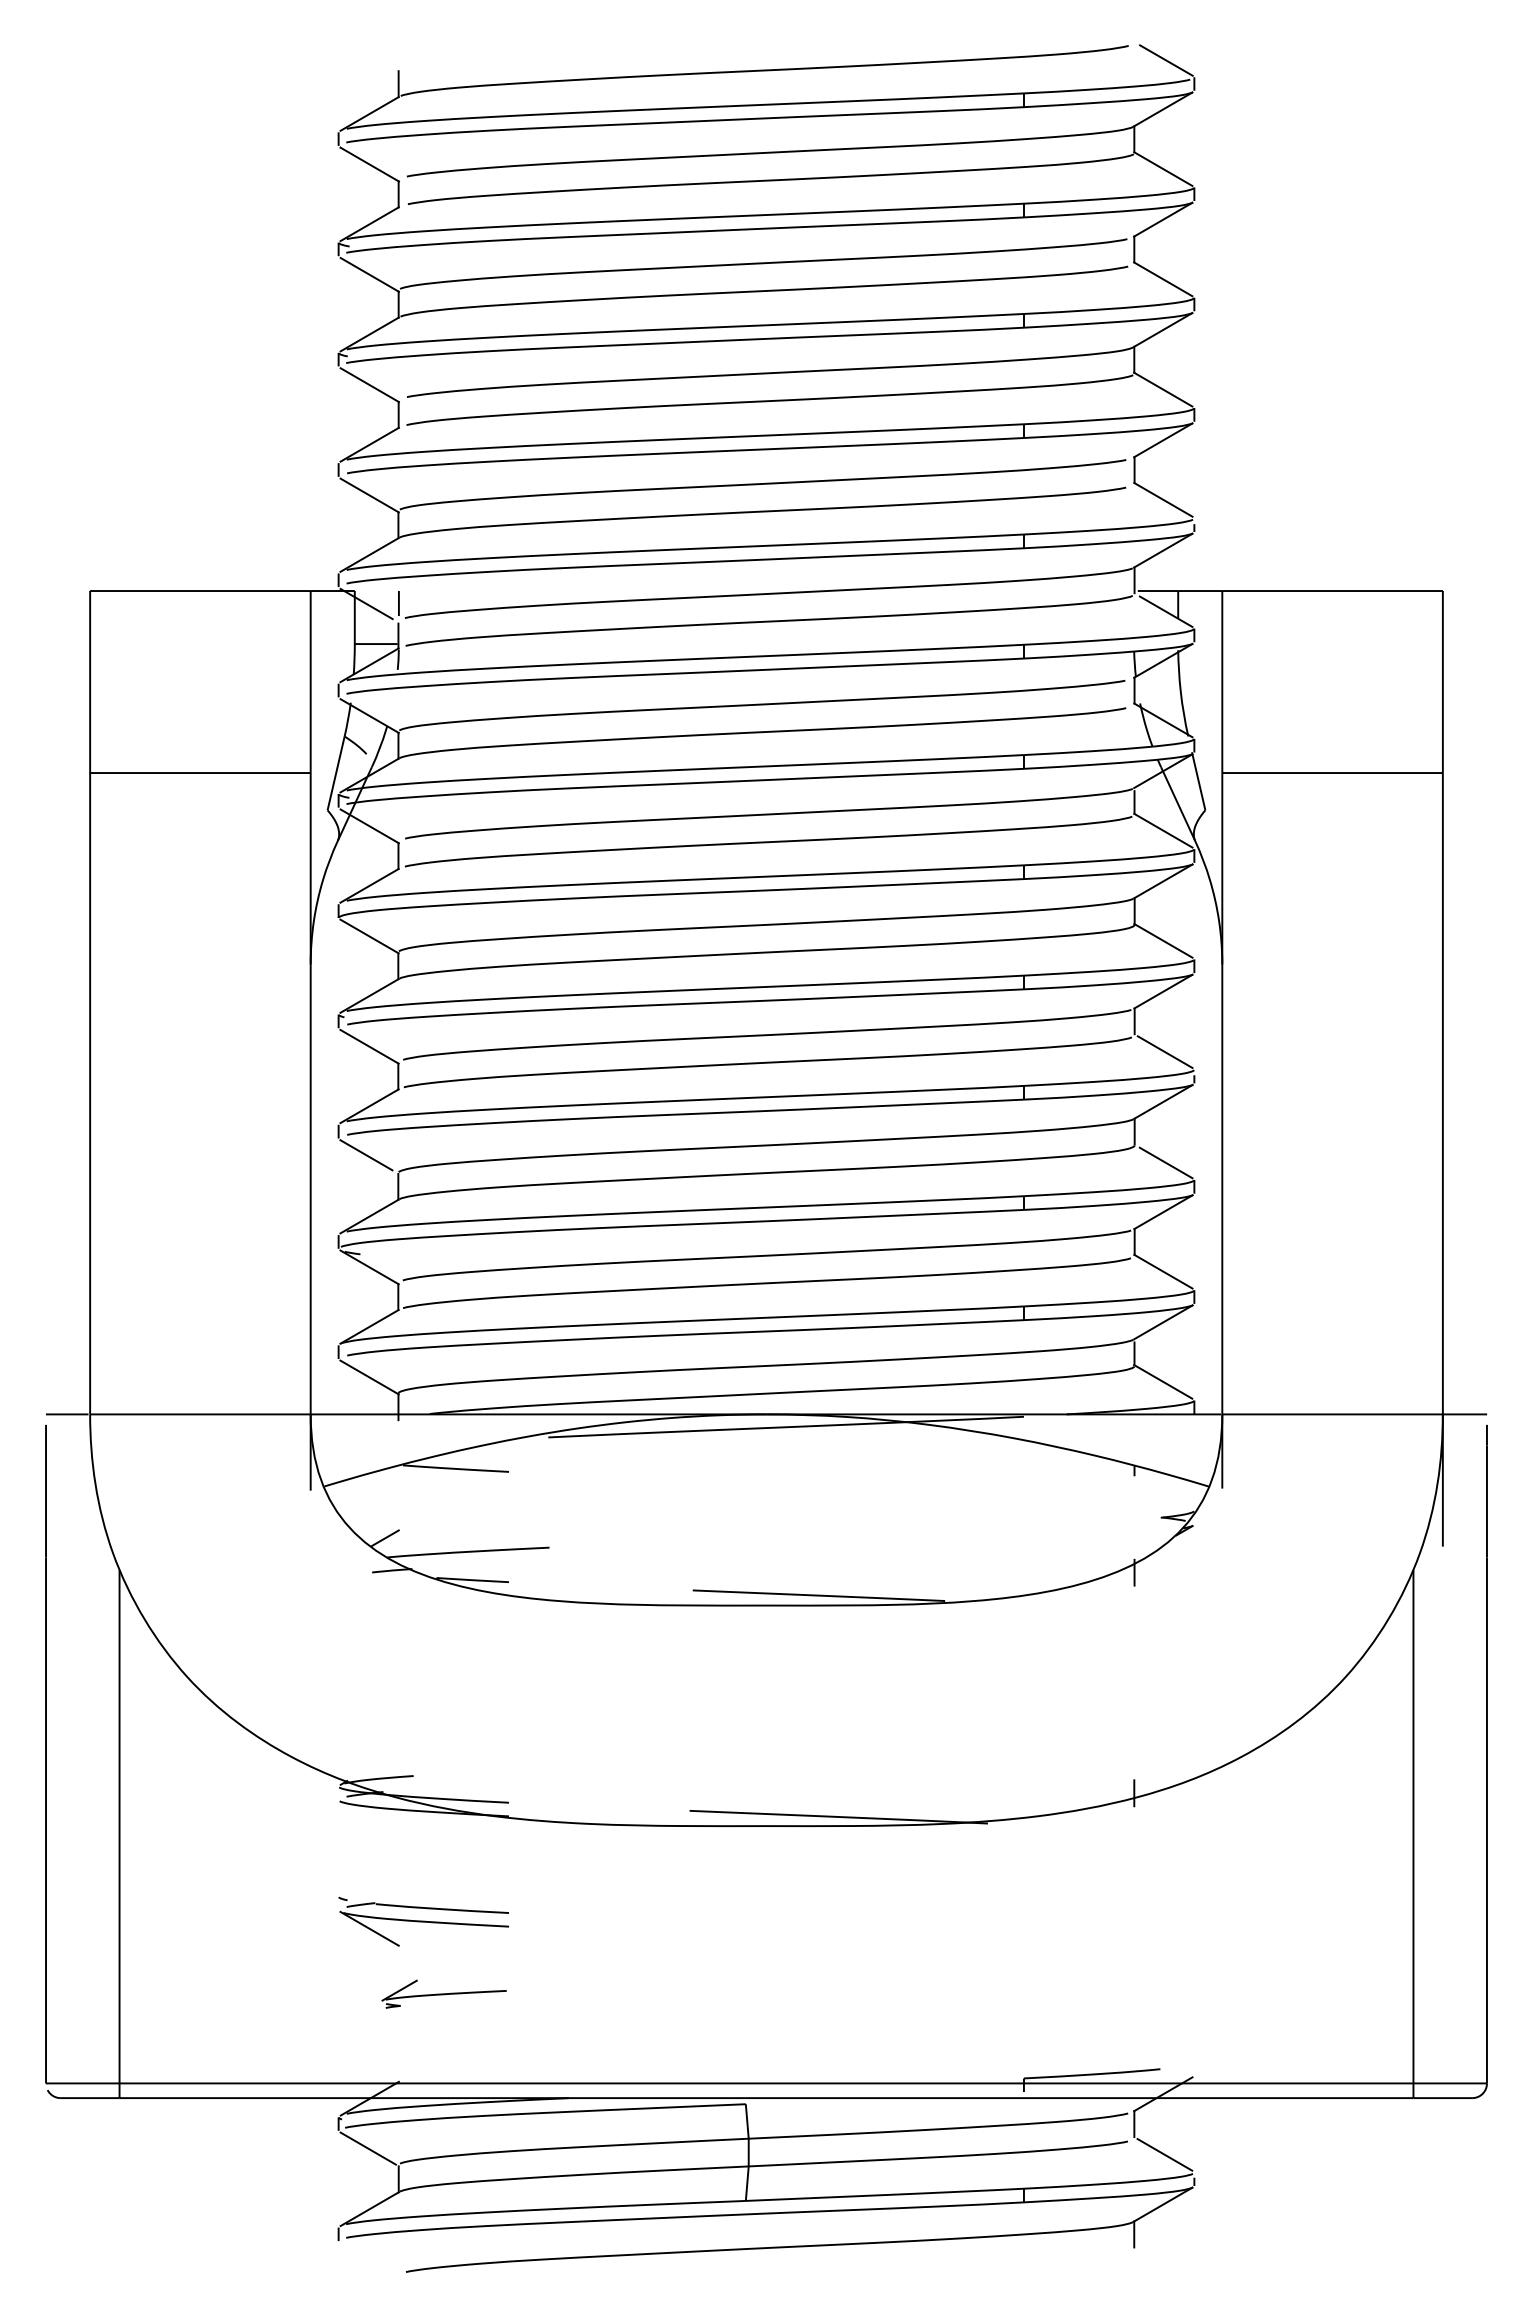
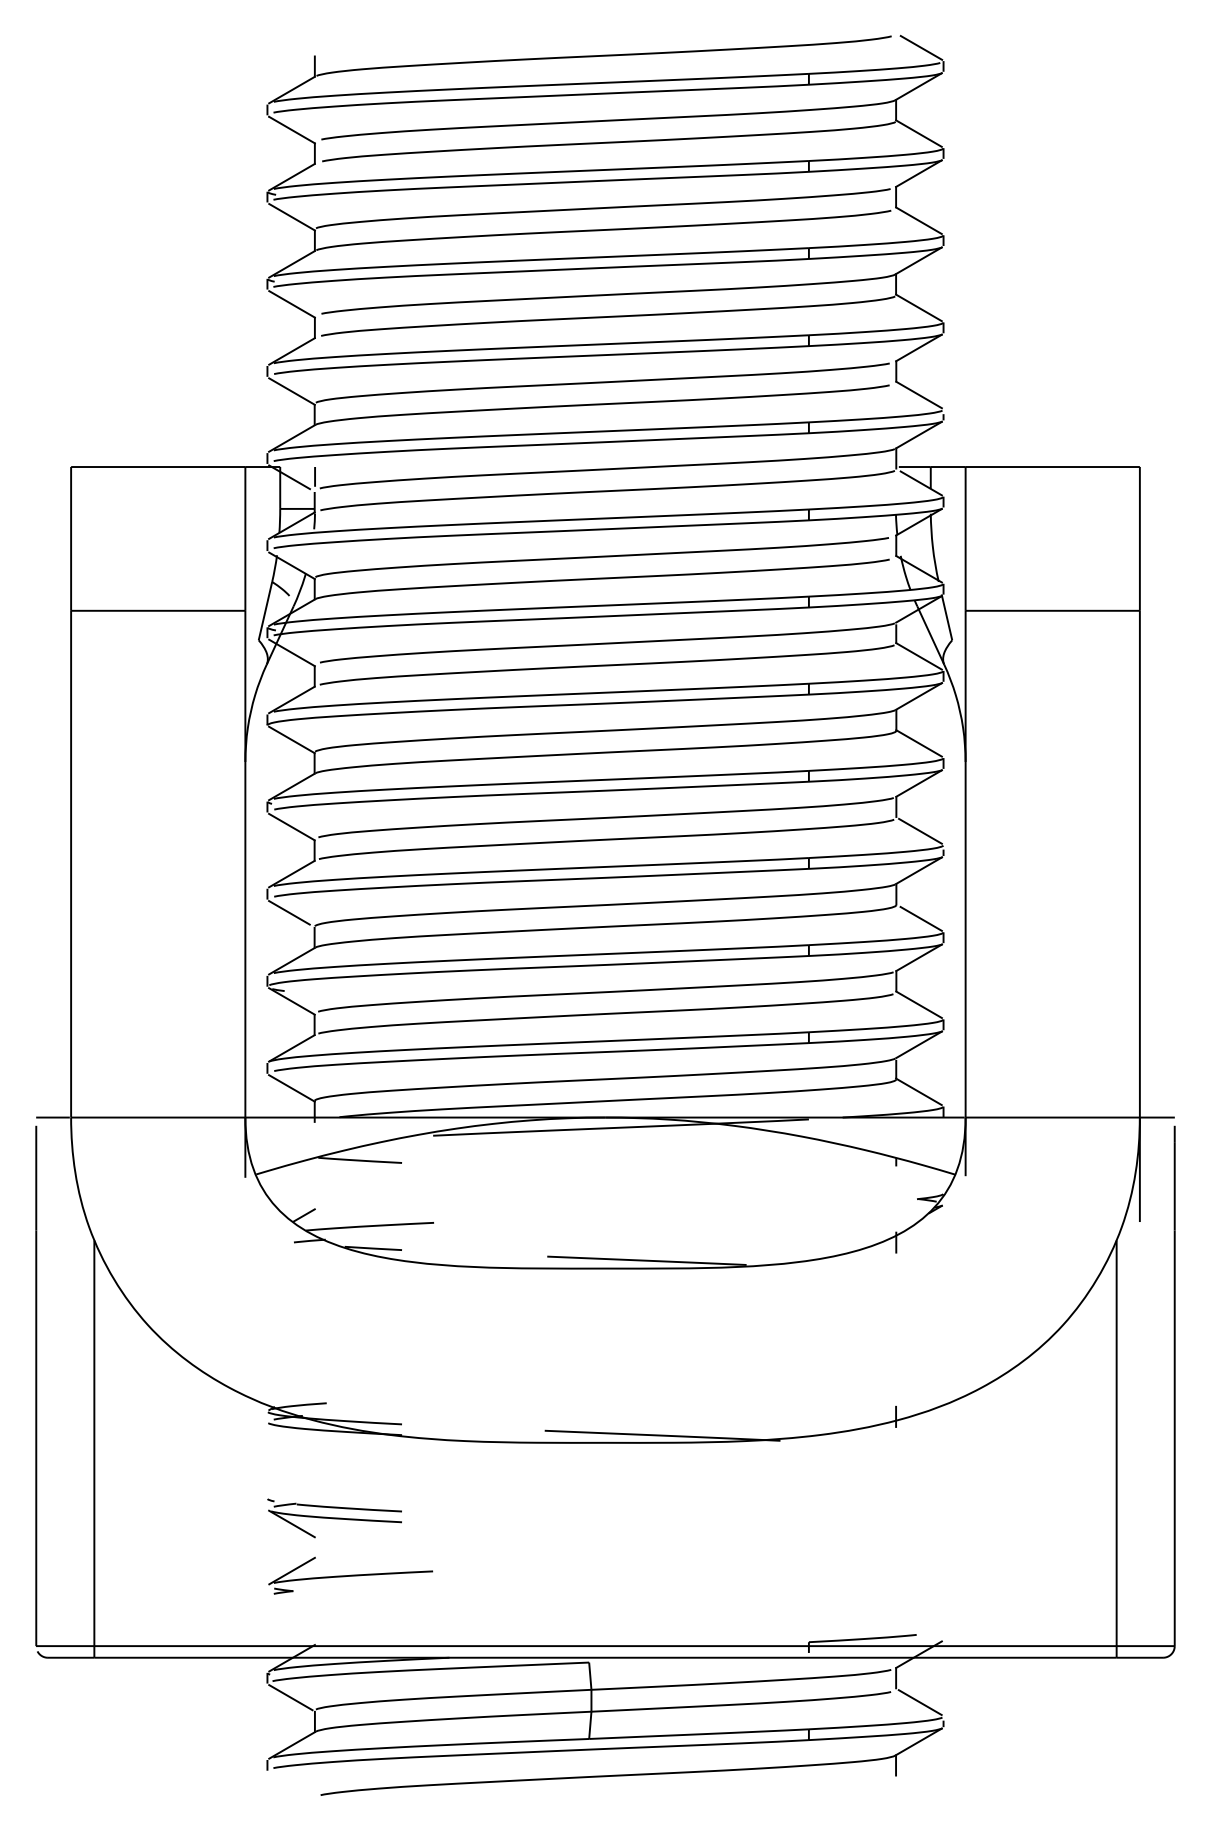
part: (443, 1994) -> (350, 1575), size x1.67

